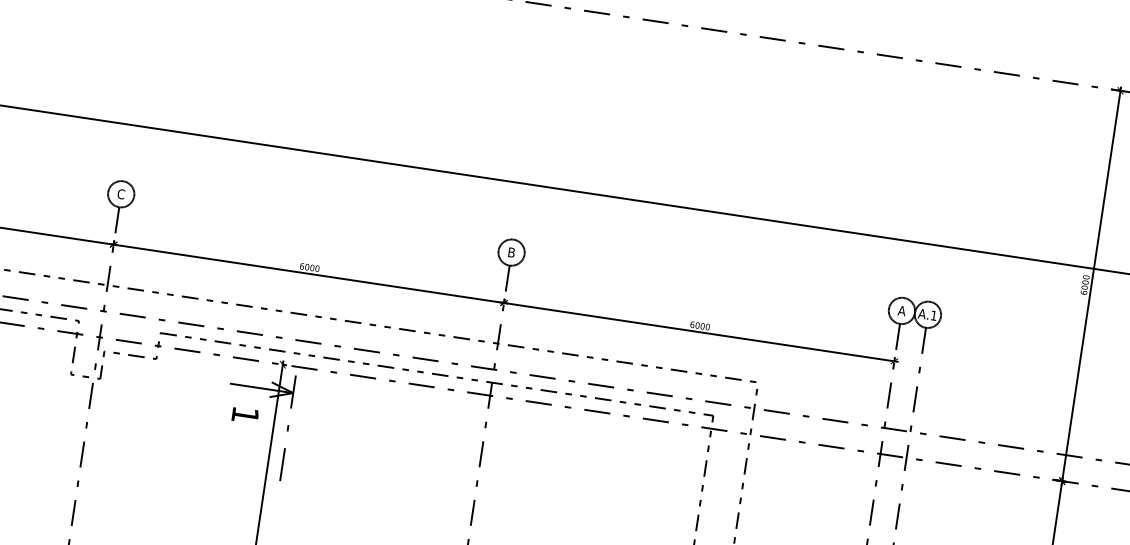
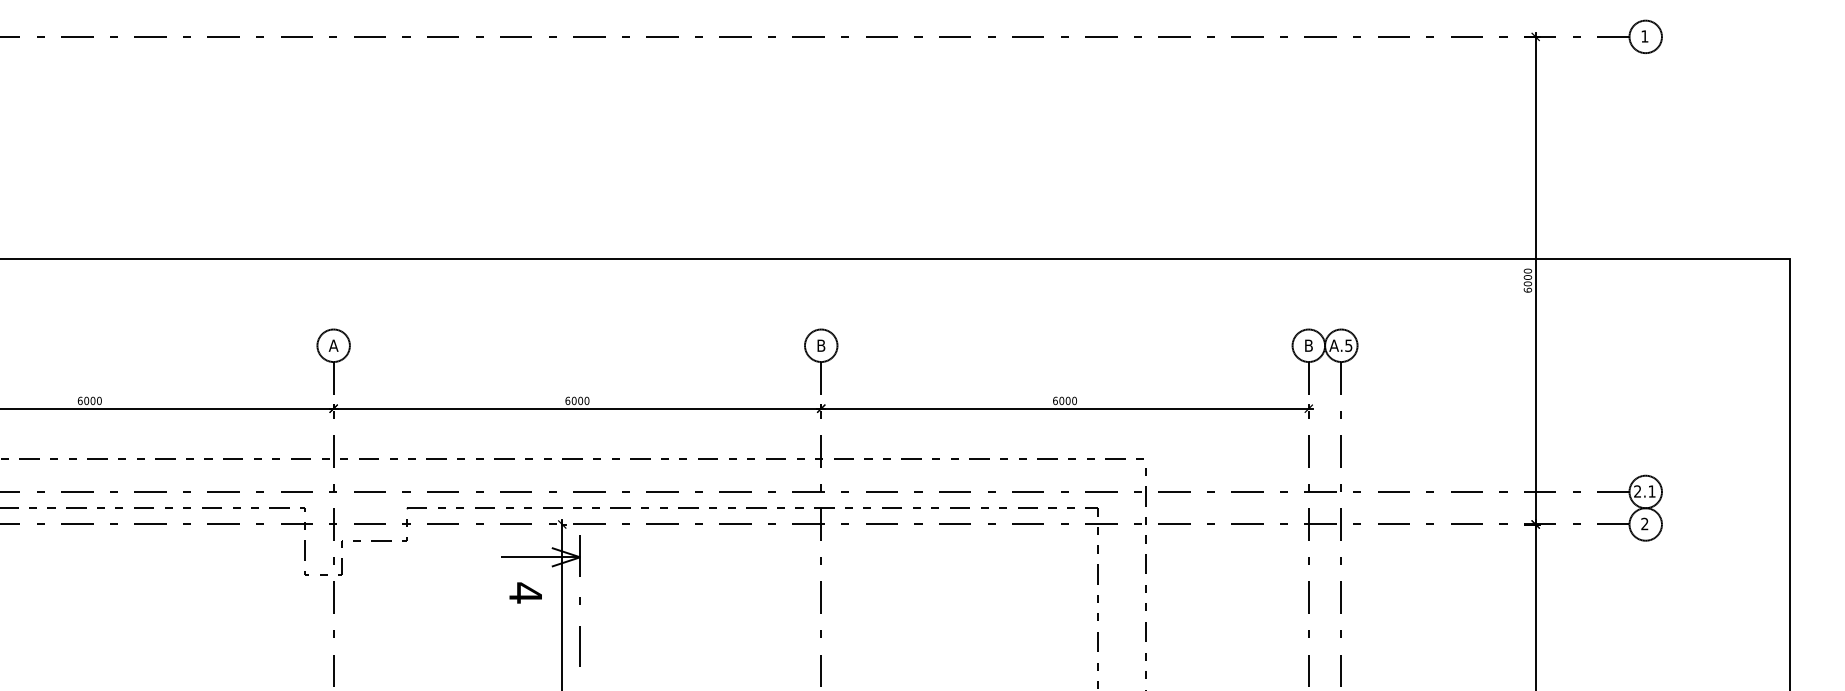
text: (121, 194) -> (333, 345), C -> A
text: (901, 310) -> (1308, 345), A -> B
text: (933, 315) -> (1348, 345), A.1 -> A.5
text: (245, 414) -> (525, 592), 1 -> 4

